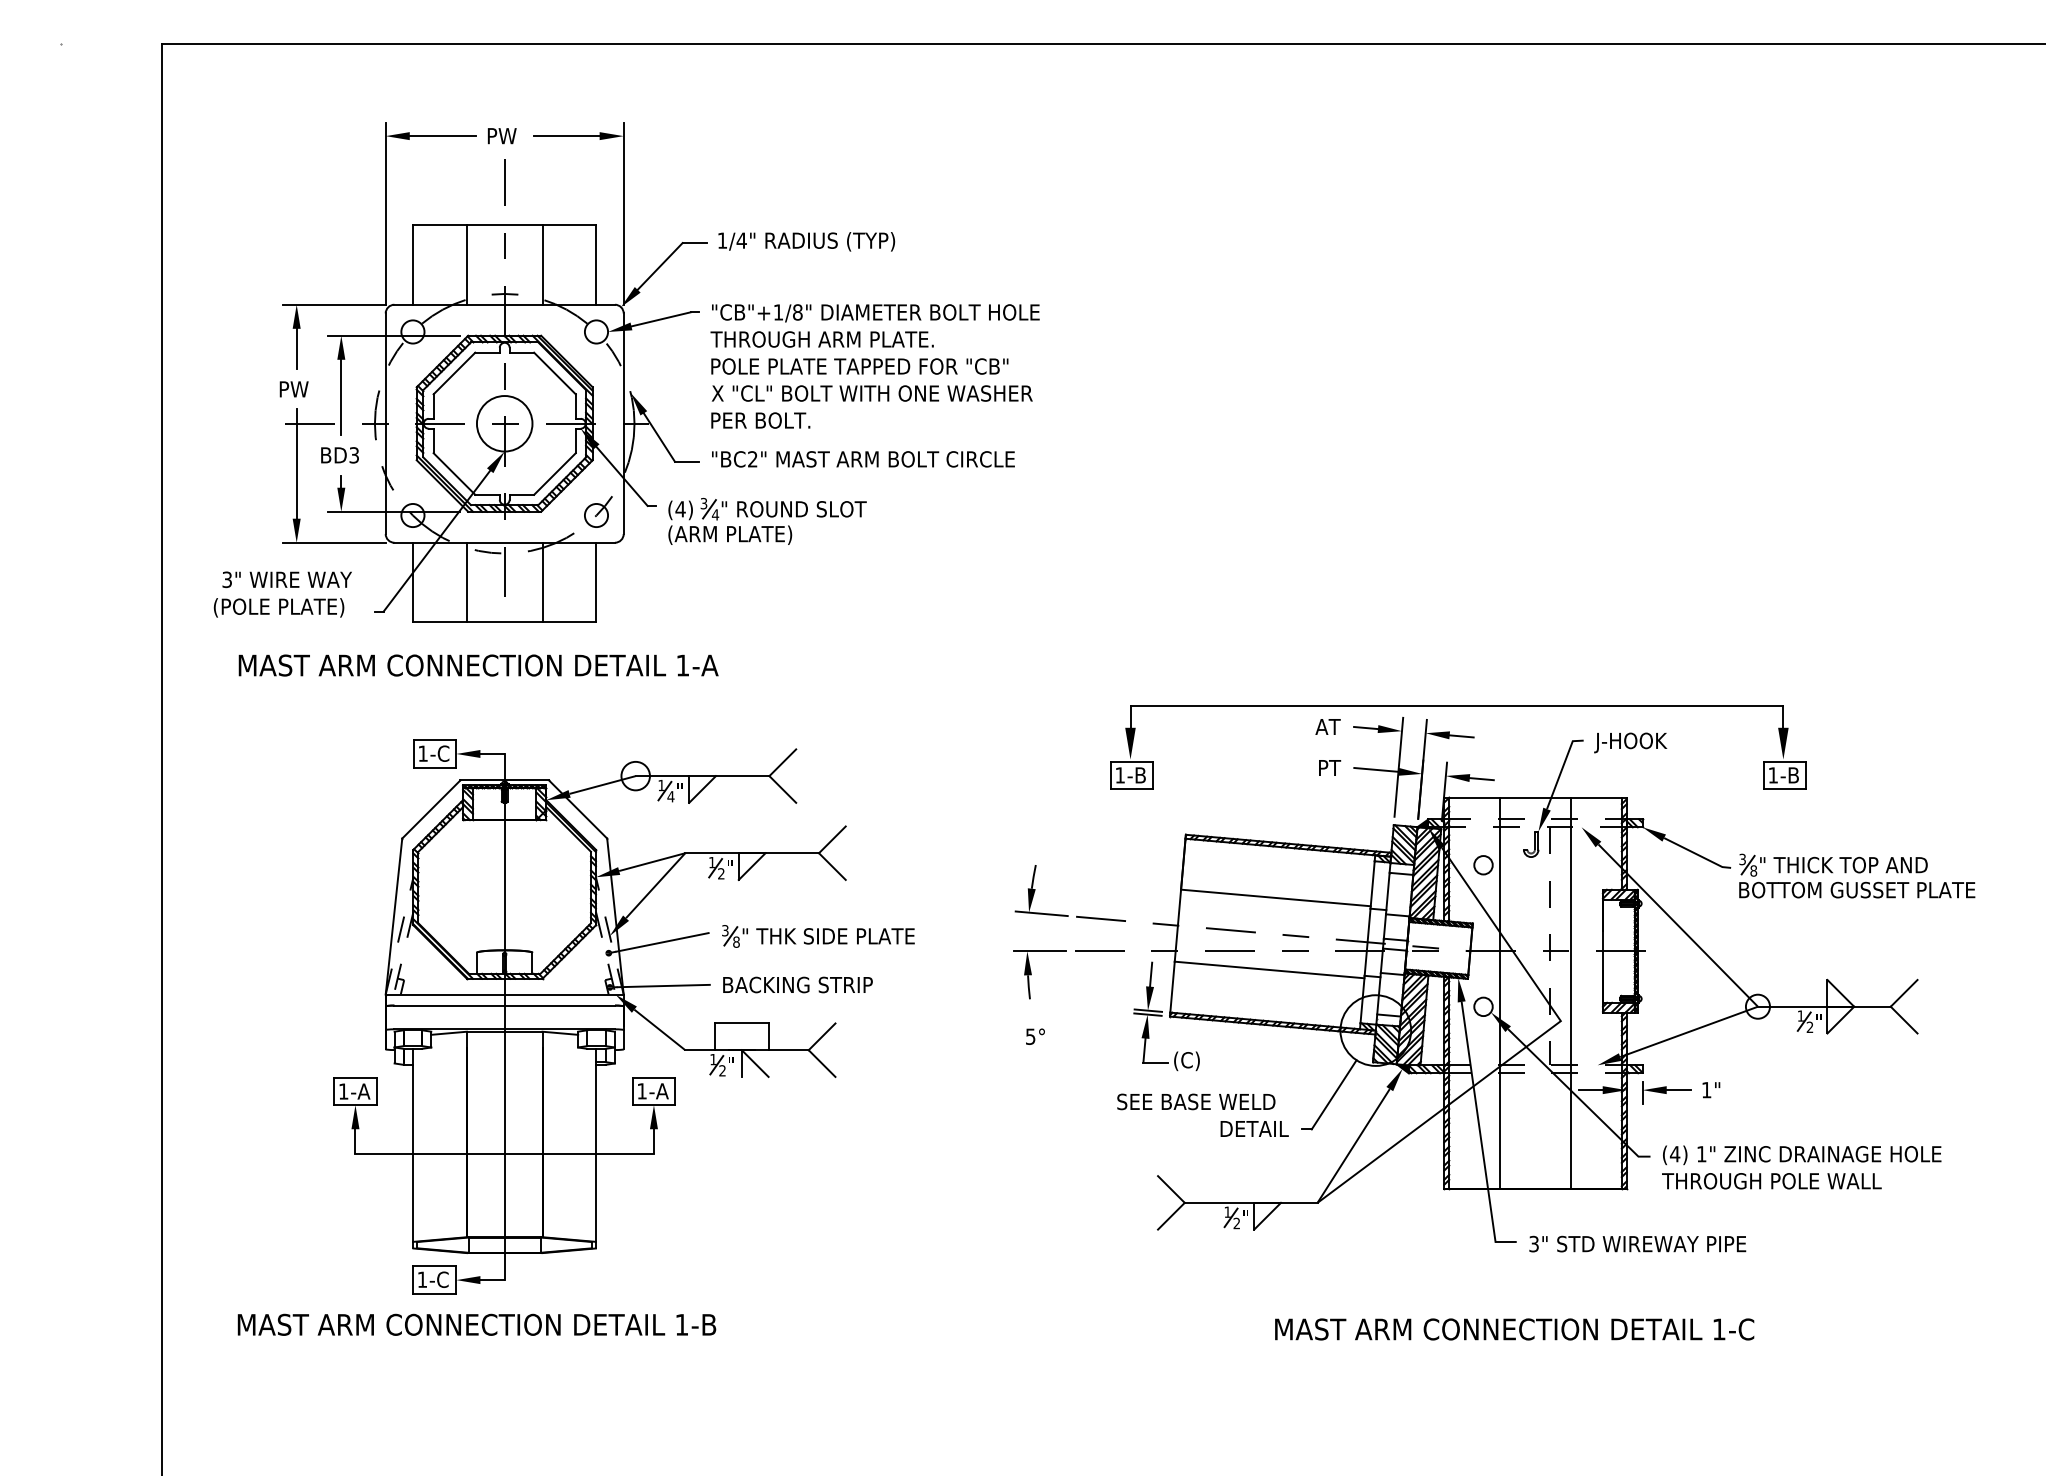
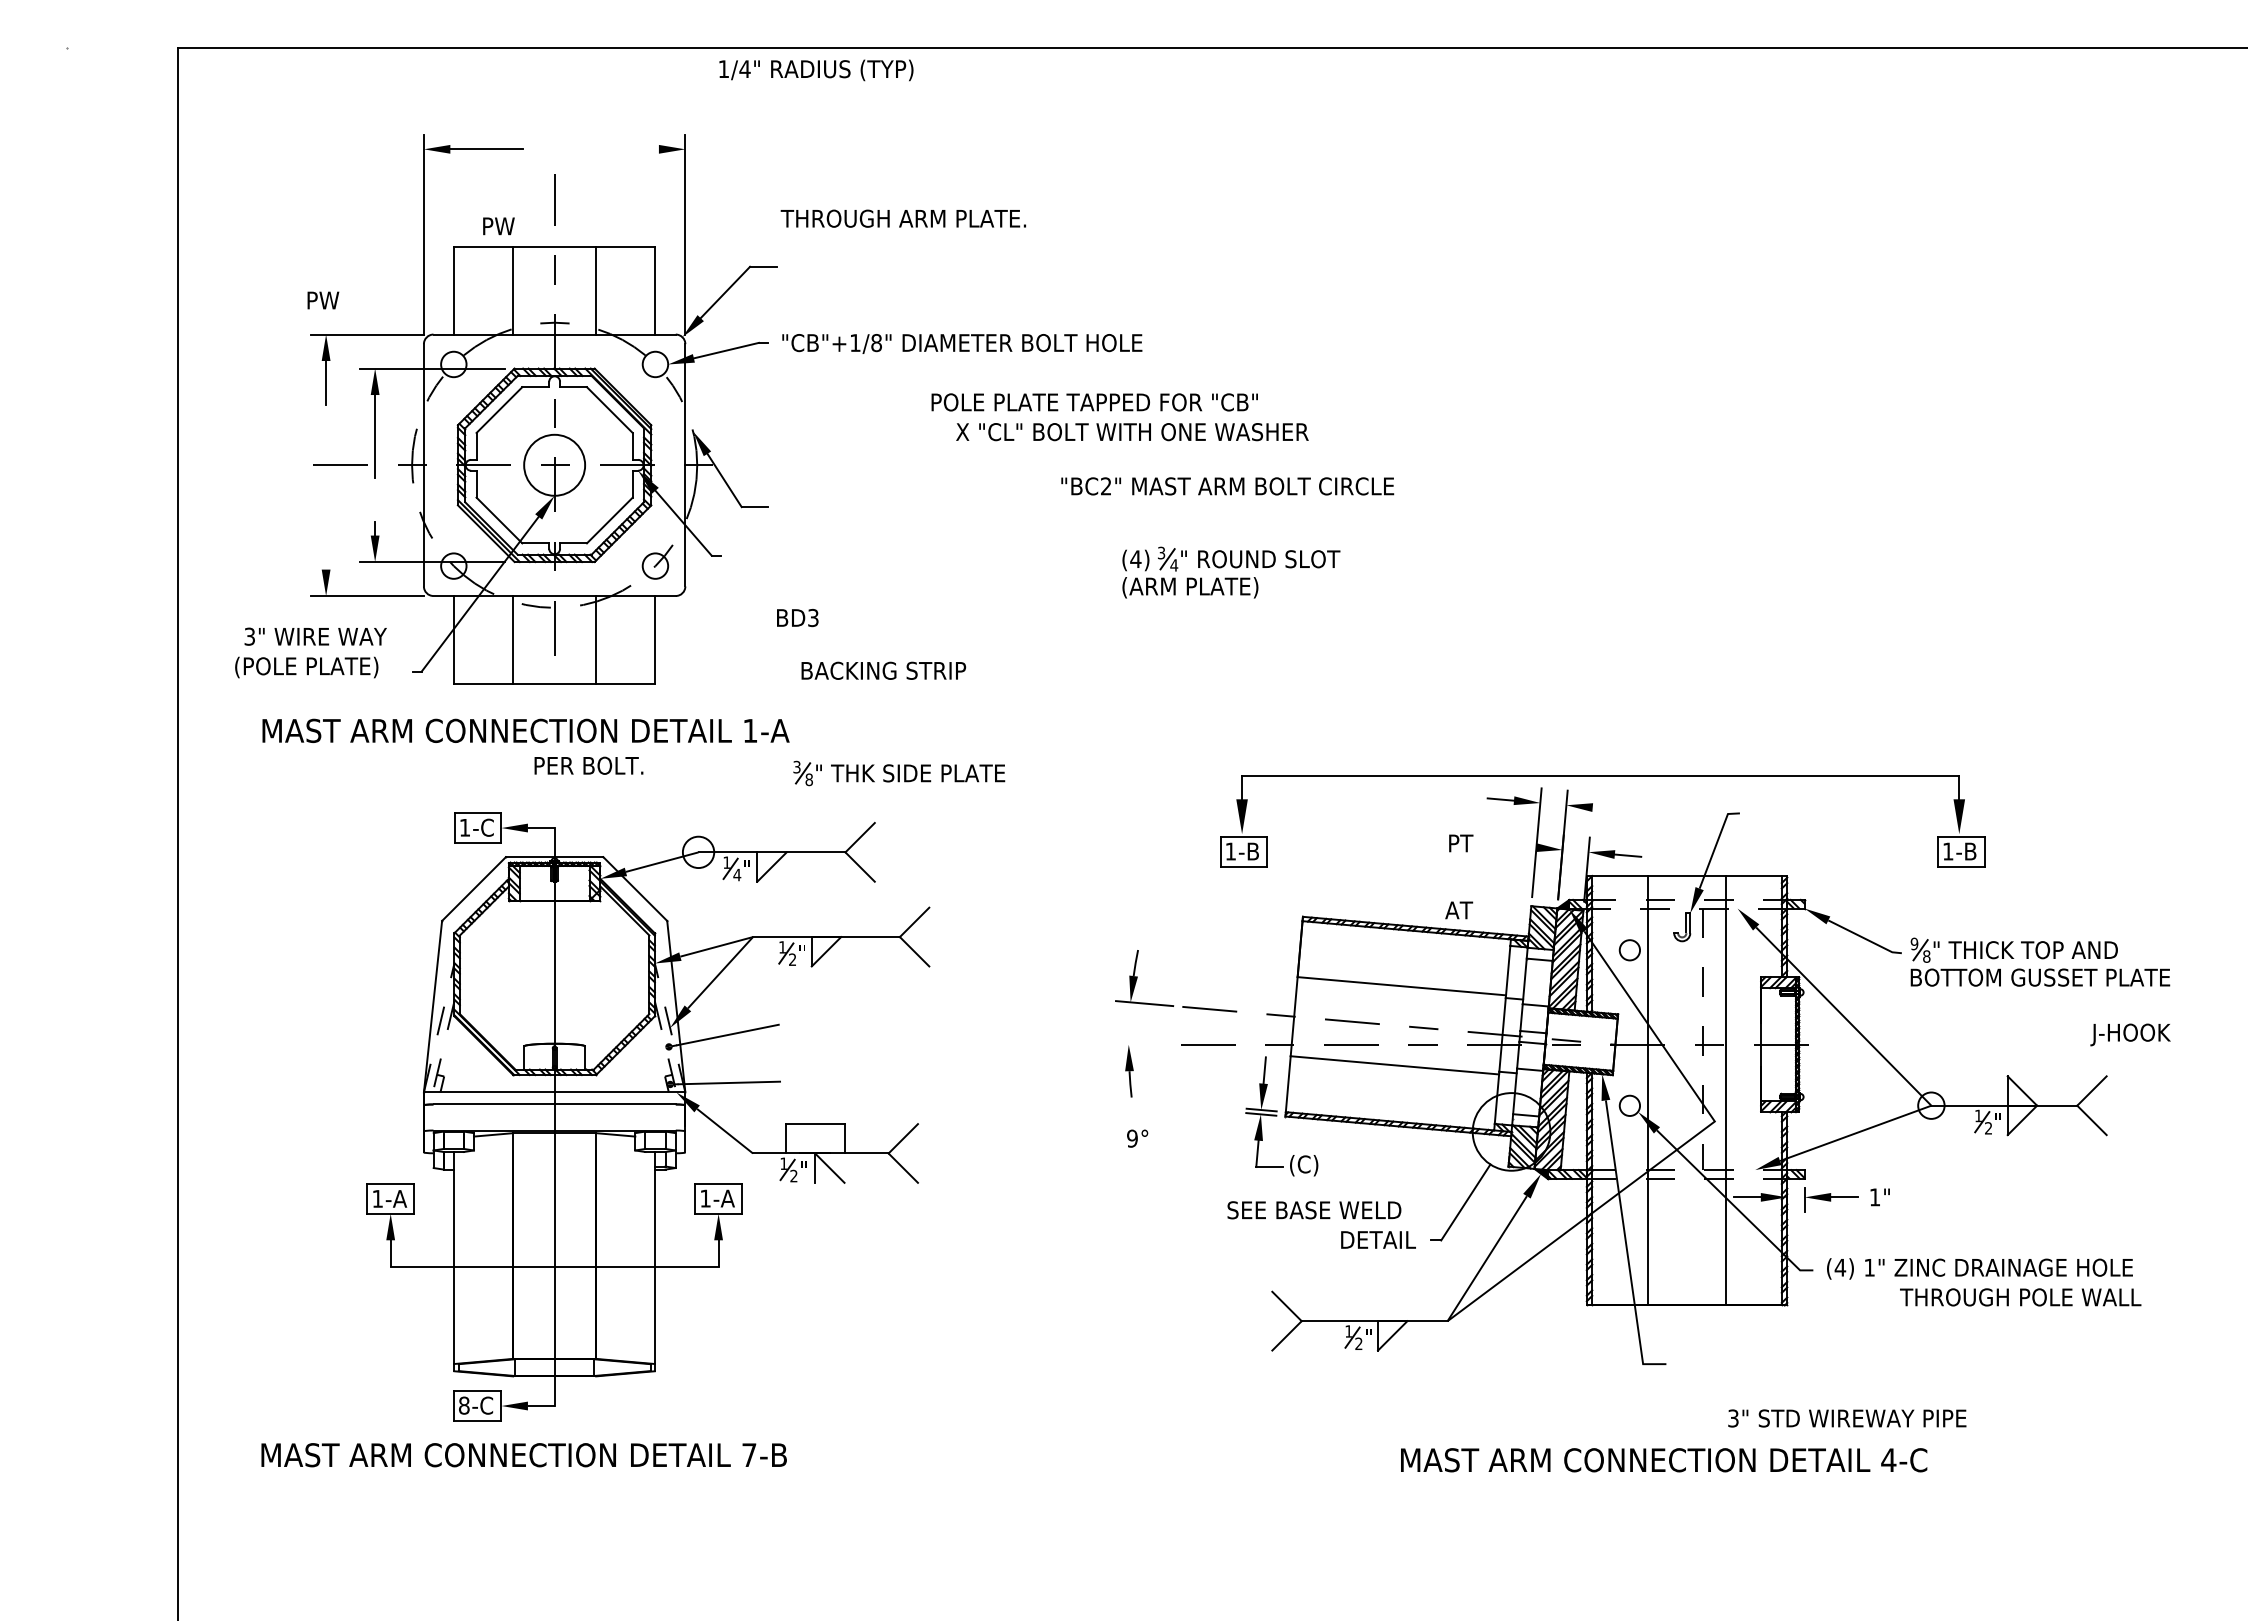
text: (501, 136) -> (498, 226), moved
line: (566, 136) -> (622, 149), removed
text: (806, 241) -> (816, 70), moved
text: (821, 339) -> (902, 218), moved
text: (859, 366) -> (1094, 402), moved
text: (294, 389) -> (323, 300), moved
text: (872, 393) -> (1132, 432), moved
text: (760, 420) -> (588, 765), moved
text: (339, 455) -> (797, 618), moved
text: (863, 459) -> (1227, 486), moved
line: (297, 463) -> (326, 509), removed
part: (767, 521) -> (1231, 572), moved
text: (1328, 727) -> (1459, 910), moved
line: (1461, 736) -> (1605, 808), removed
text: (1630, 742) -> (2130, 1034), moved
line: (1375, 769) -> (1511, 845), removed
text: (1742, 859) -> (1914, 943), 3 -> 9
part: (818, 936) -> (899, 773), moved
line: (1039, 951) -> (1142, 1044), removed
text: (797, 984) -> (883, 670), moved
text: (1030, 1036) -> (1132, 1138), 5° -> 9°
text: (1771, 1181) -> (2020, 1297), moved
text: (1637, 1244) -> (1847, 1418), moved
text: (422, 1279) -> (464, 1405), 1-C -> 8-C
text: (682, 1324) -> (749, 1454), 1-B -> 7-B
text: (1718, 1328) -> (1888, 1459), 1-C -> 4-C

